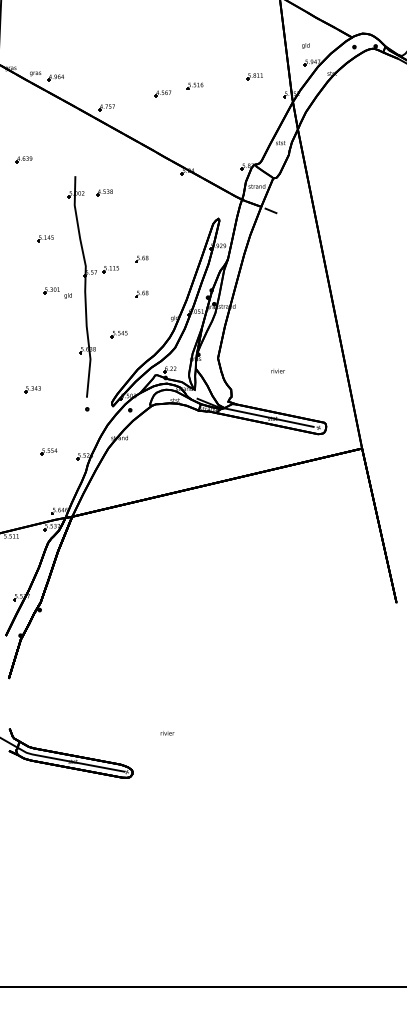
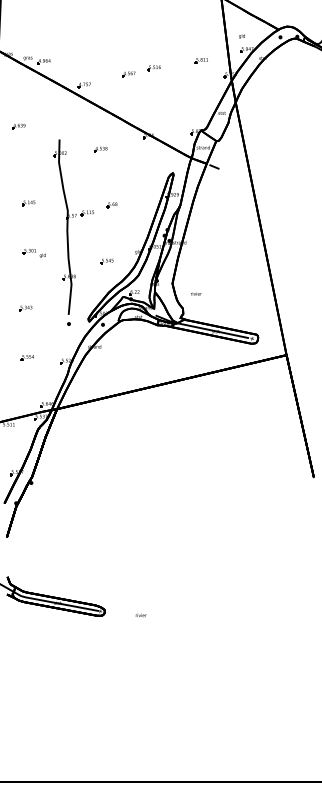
part: (104, 192) -> (100, 149), moved
part: (45, 238) -> (28, 203), moved
part: (57, 292) -> (34, 252), moved
part: (141, 293) -> (111, 232), removed
part: (118, 334) -> (106, 261), moved
text: (277, 371) -> (195, 294), moved
part: (48, 451) -> (27, 357), moved
text: (167, 733) -> (141, 615), moved

